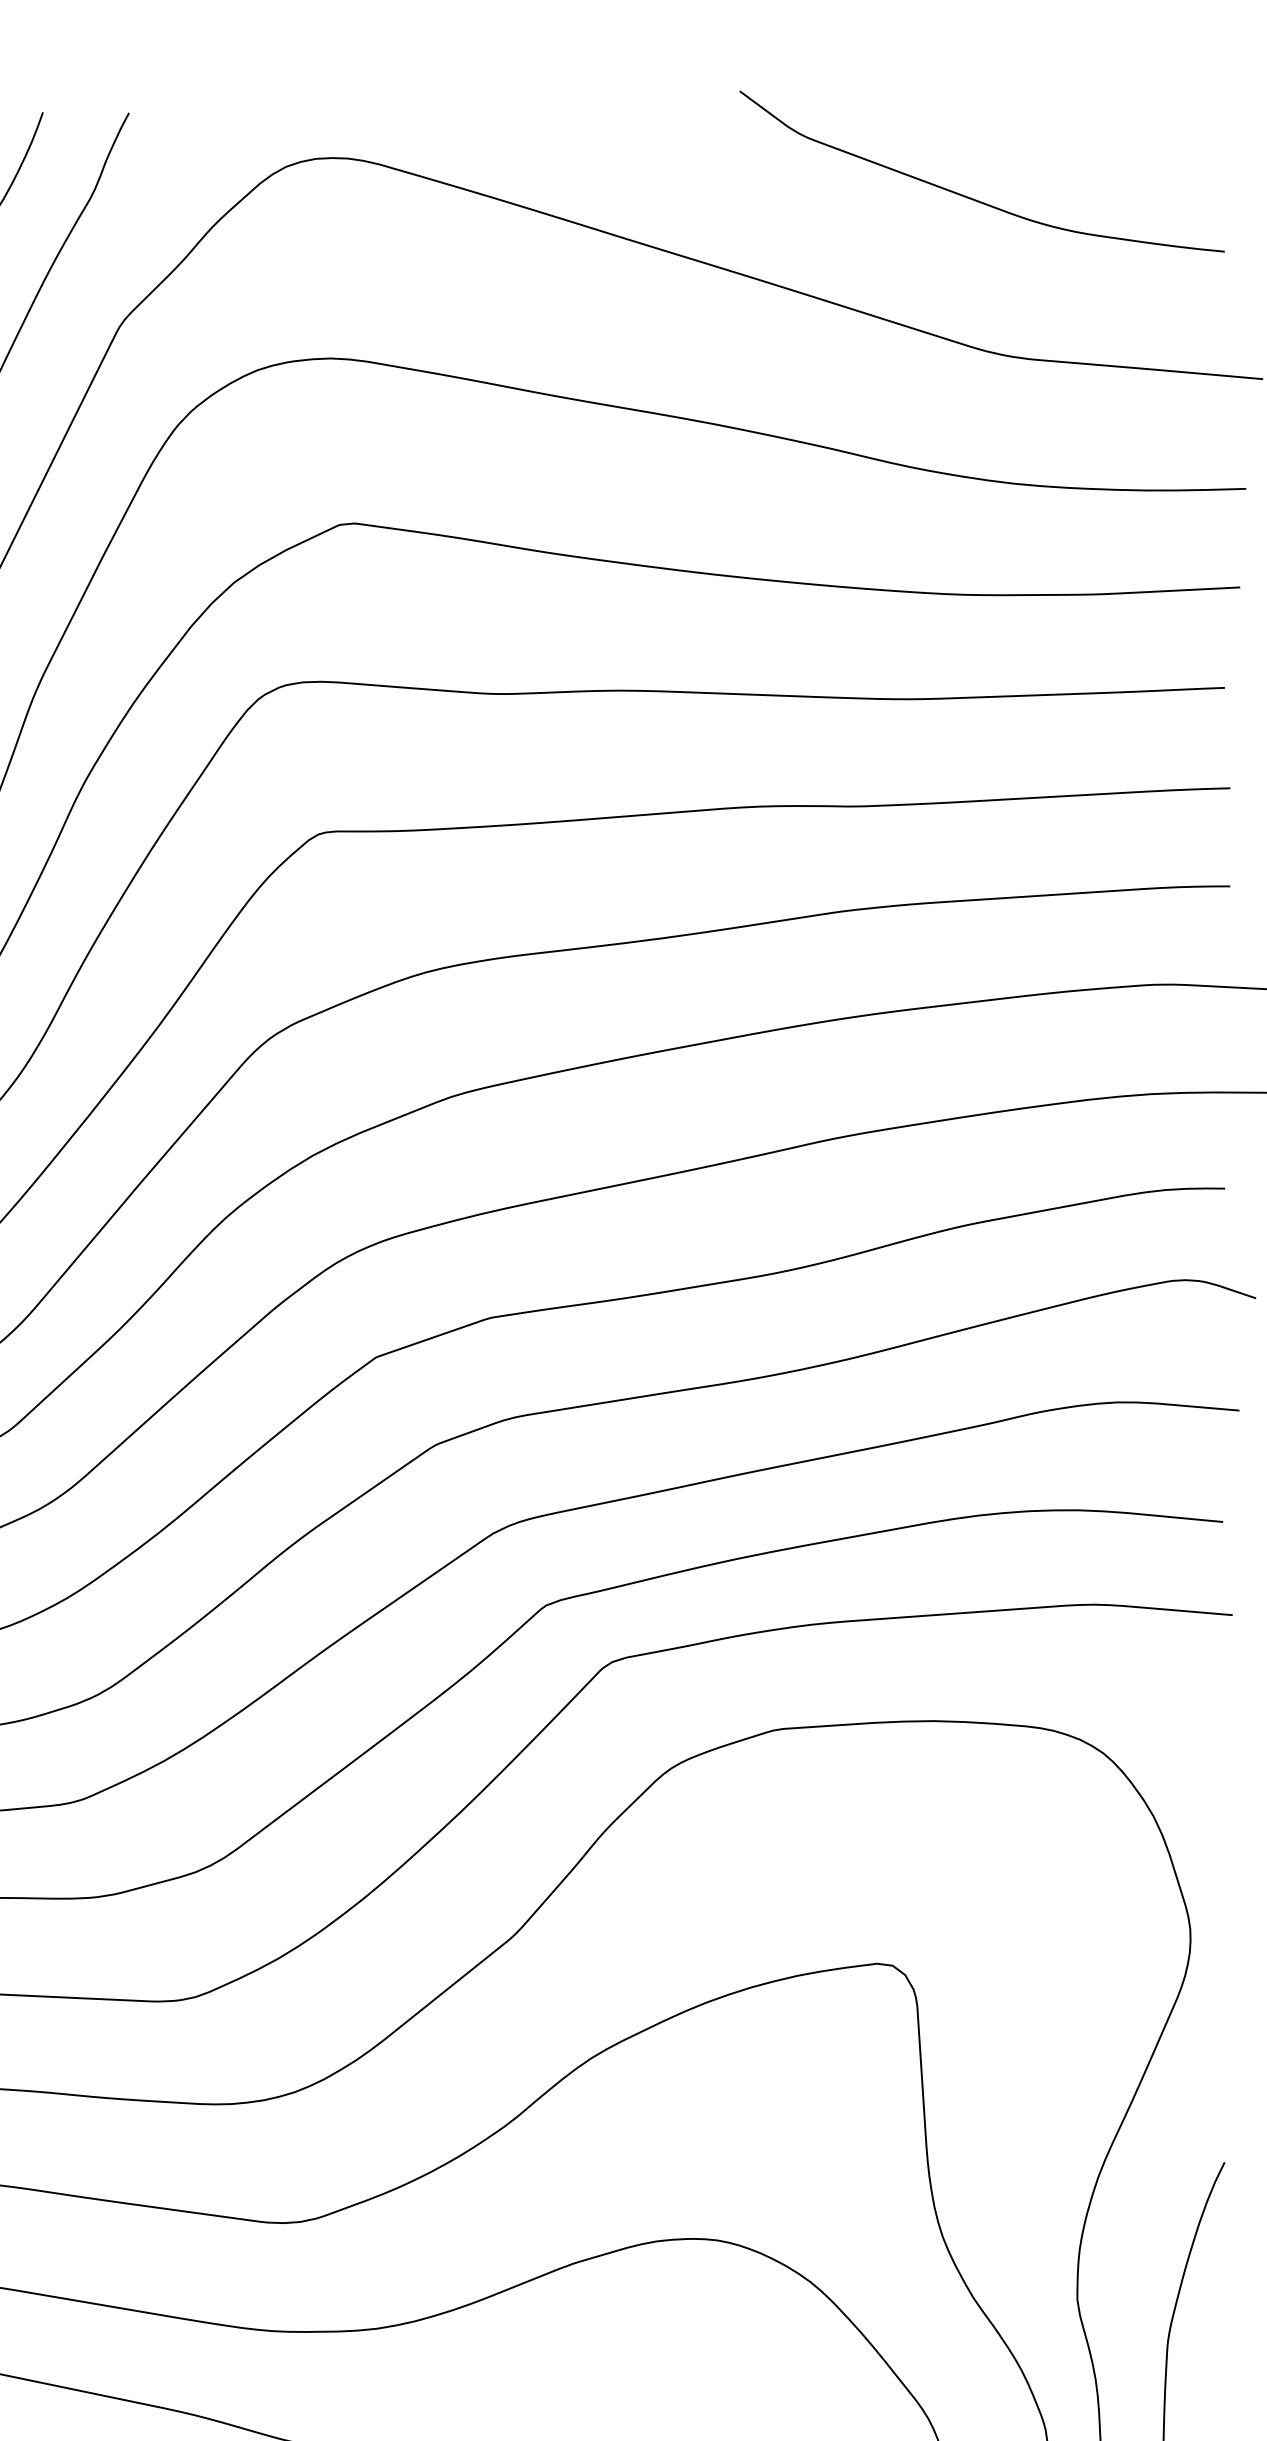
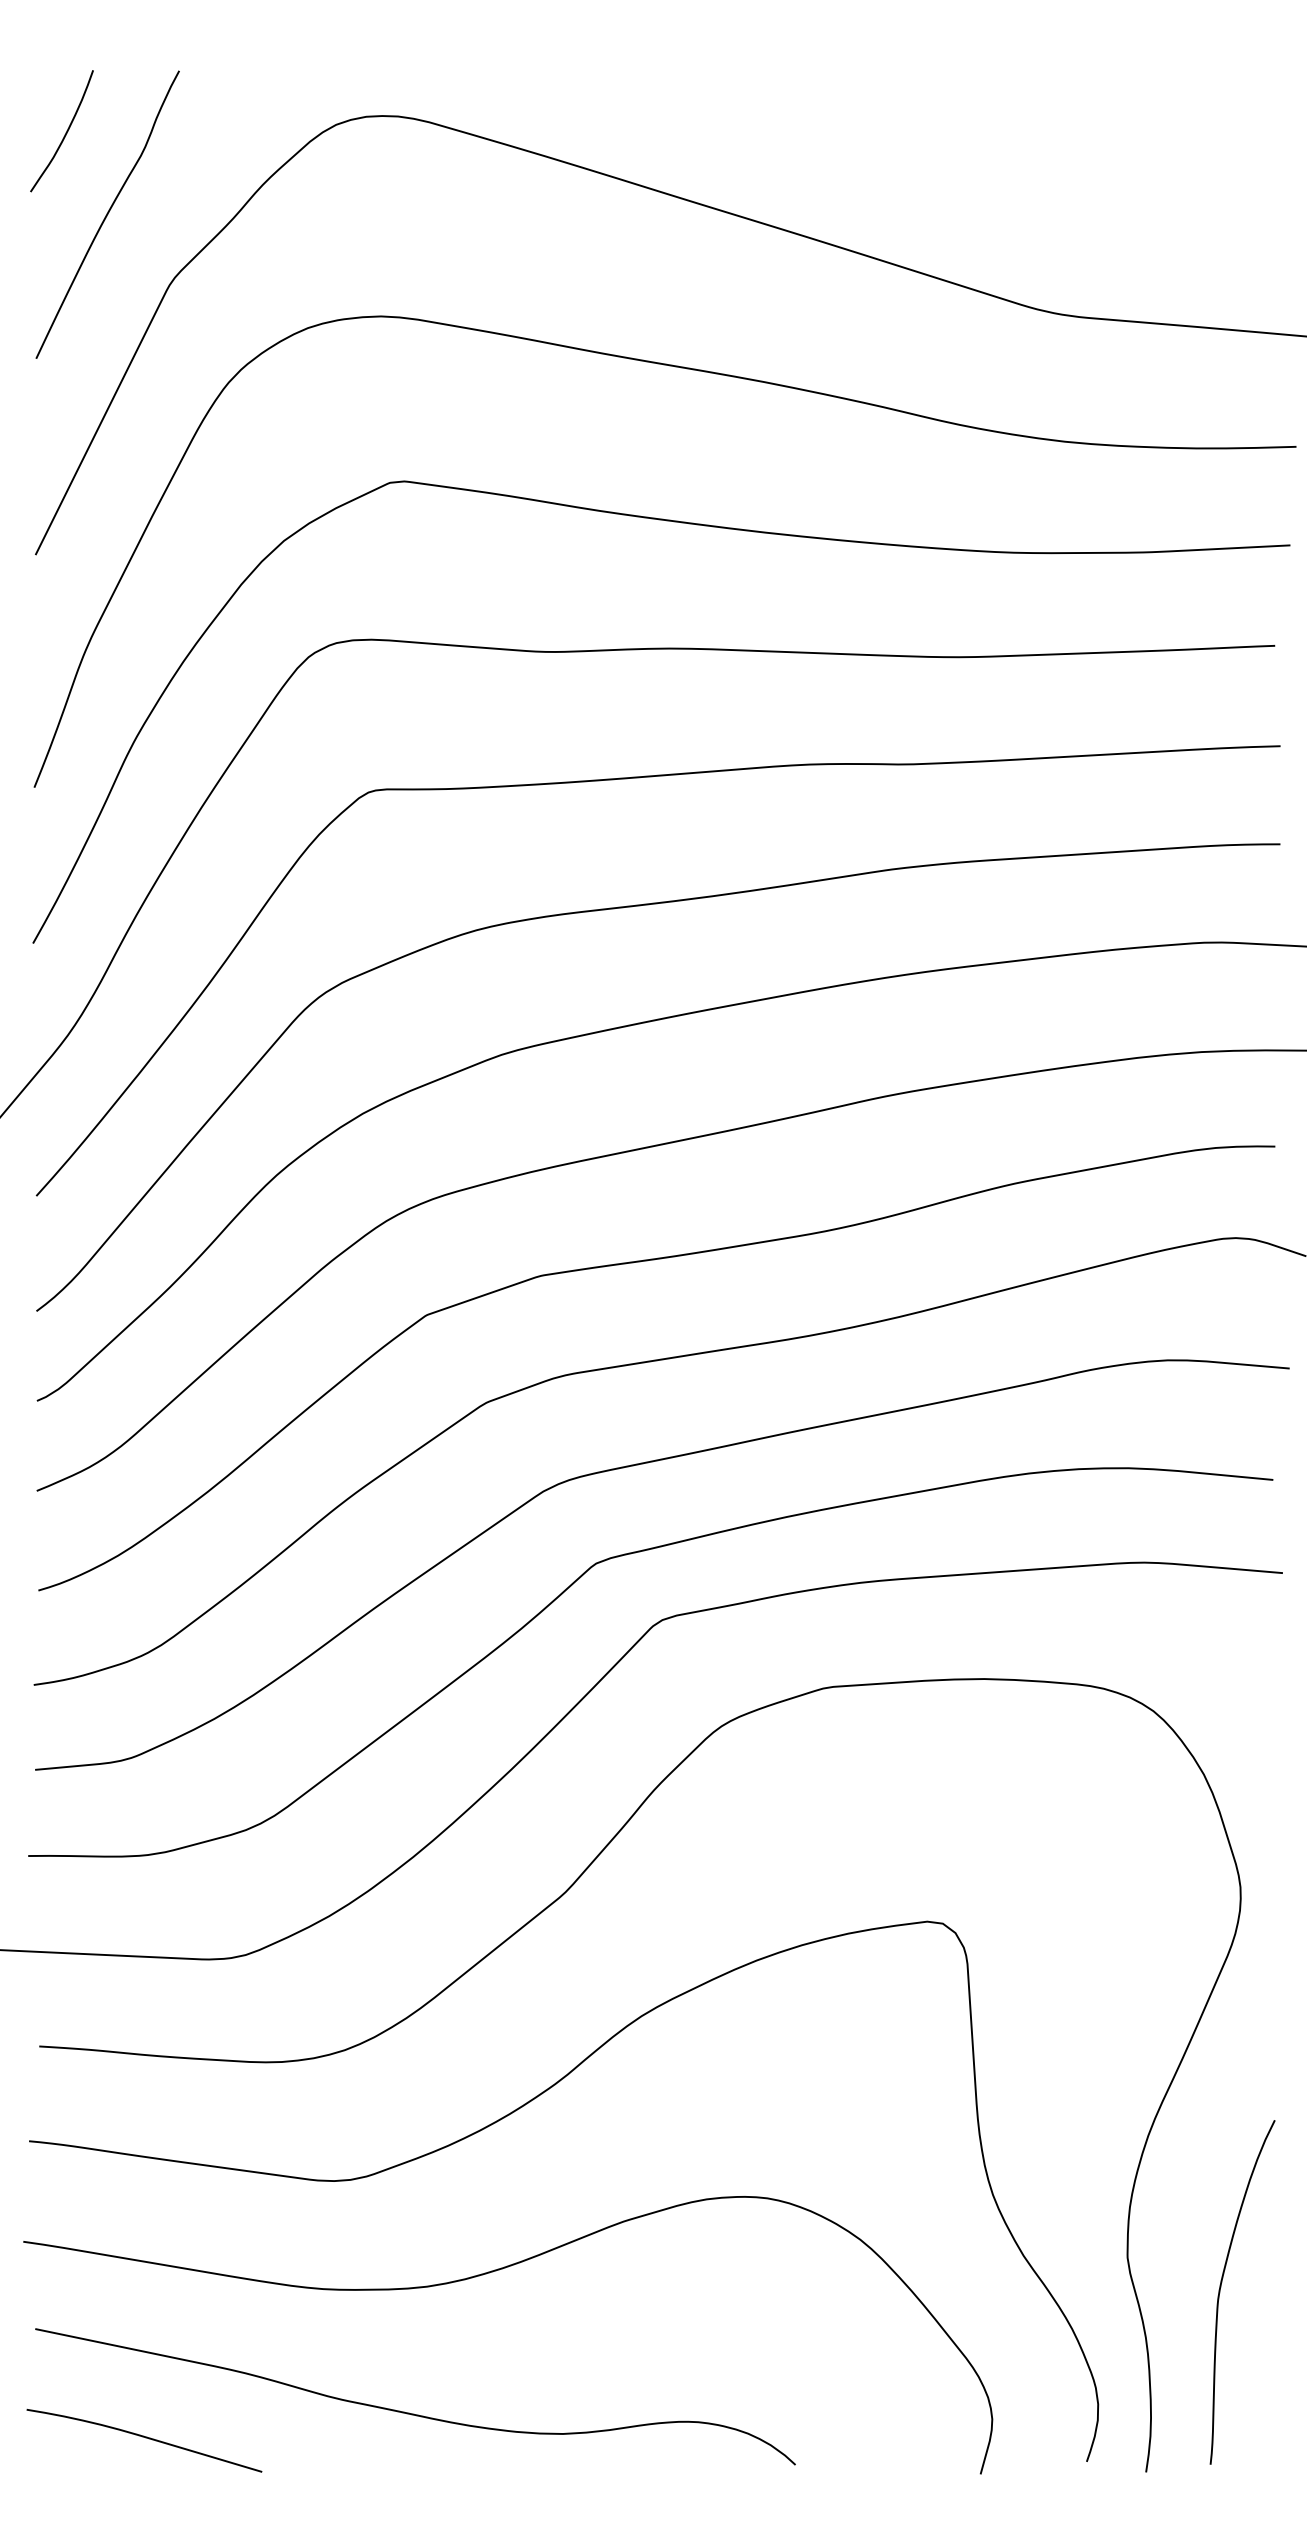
curve: (971, 197) -> (1021, 155), removed

